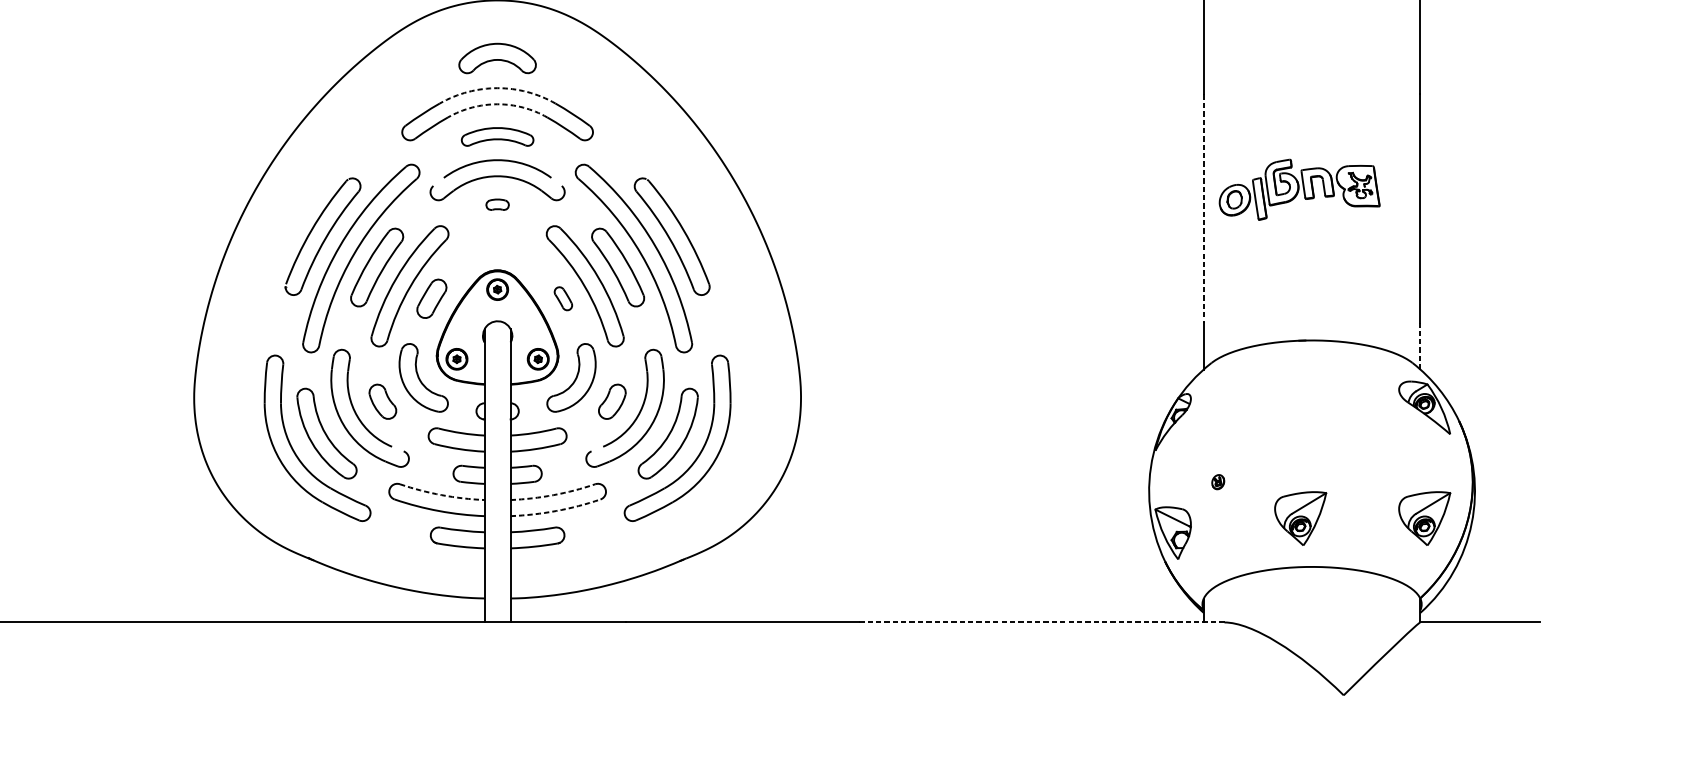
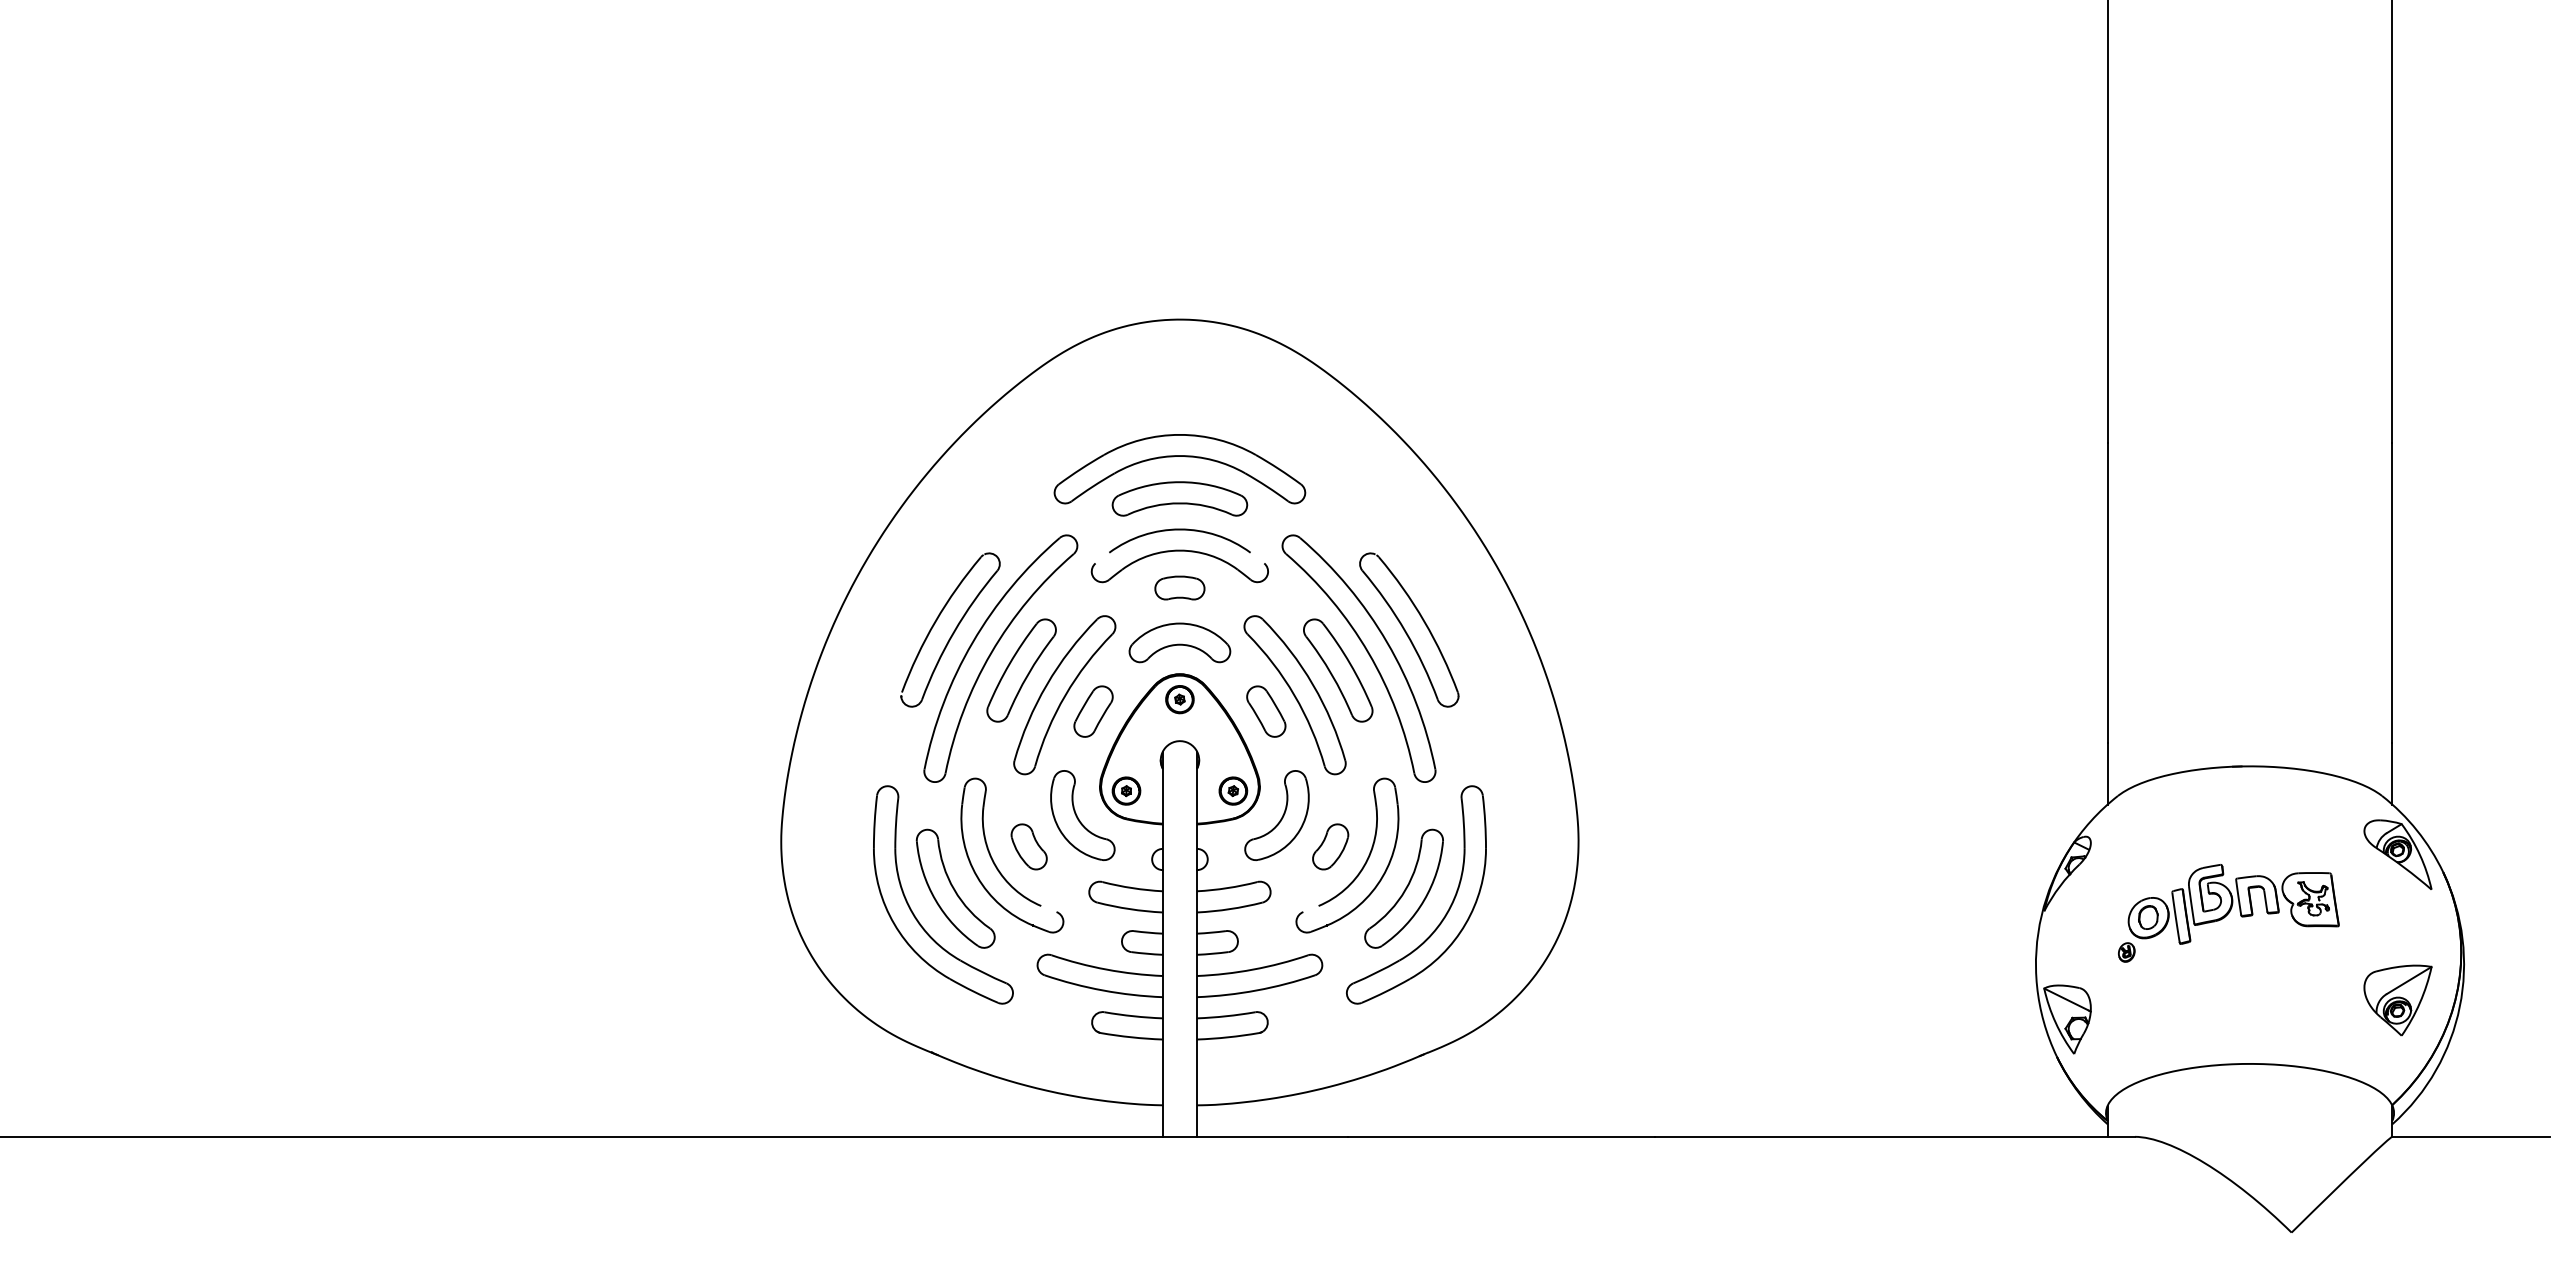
part: (497, 58) -> (1179, 642), moved
arc: (497, 87) -> (1179, 434), dashed -> solid
arc: (497, 104) -> (1179, 456), dashed -> solid
part: (497, 136) -> (1179, 498), size x1.43
part: (1299, 189) -> (2233, 904), moved
part: (497, 204) -> (1179, 587), size x1.67
line: (1203, 208) -> (2107, 593), dashed -> solid
part: (563, 298) -> (1266, 711), size x1.67
line: (1420, 345) -> (2392, 773), dashed -> solid
arc: (441, 495) -> (1106, 969), dashed -> solid
arc: (553, 495) -> (1253, 969), dashed -> solid
arc: (555, 511) -> (1256, 990), dashed -> solid
part: (1300, 518) -> (2234, 1000), removed
line: (1042, 622) -> (1895, 1136), dashed -> solid

